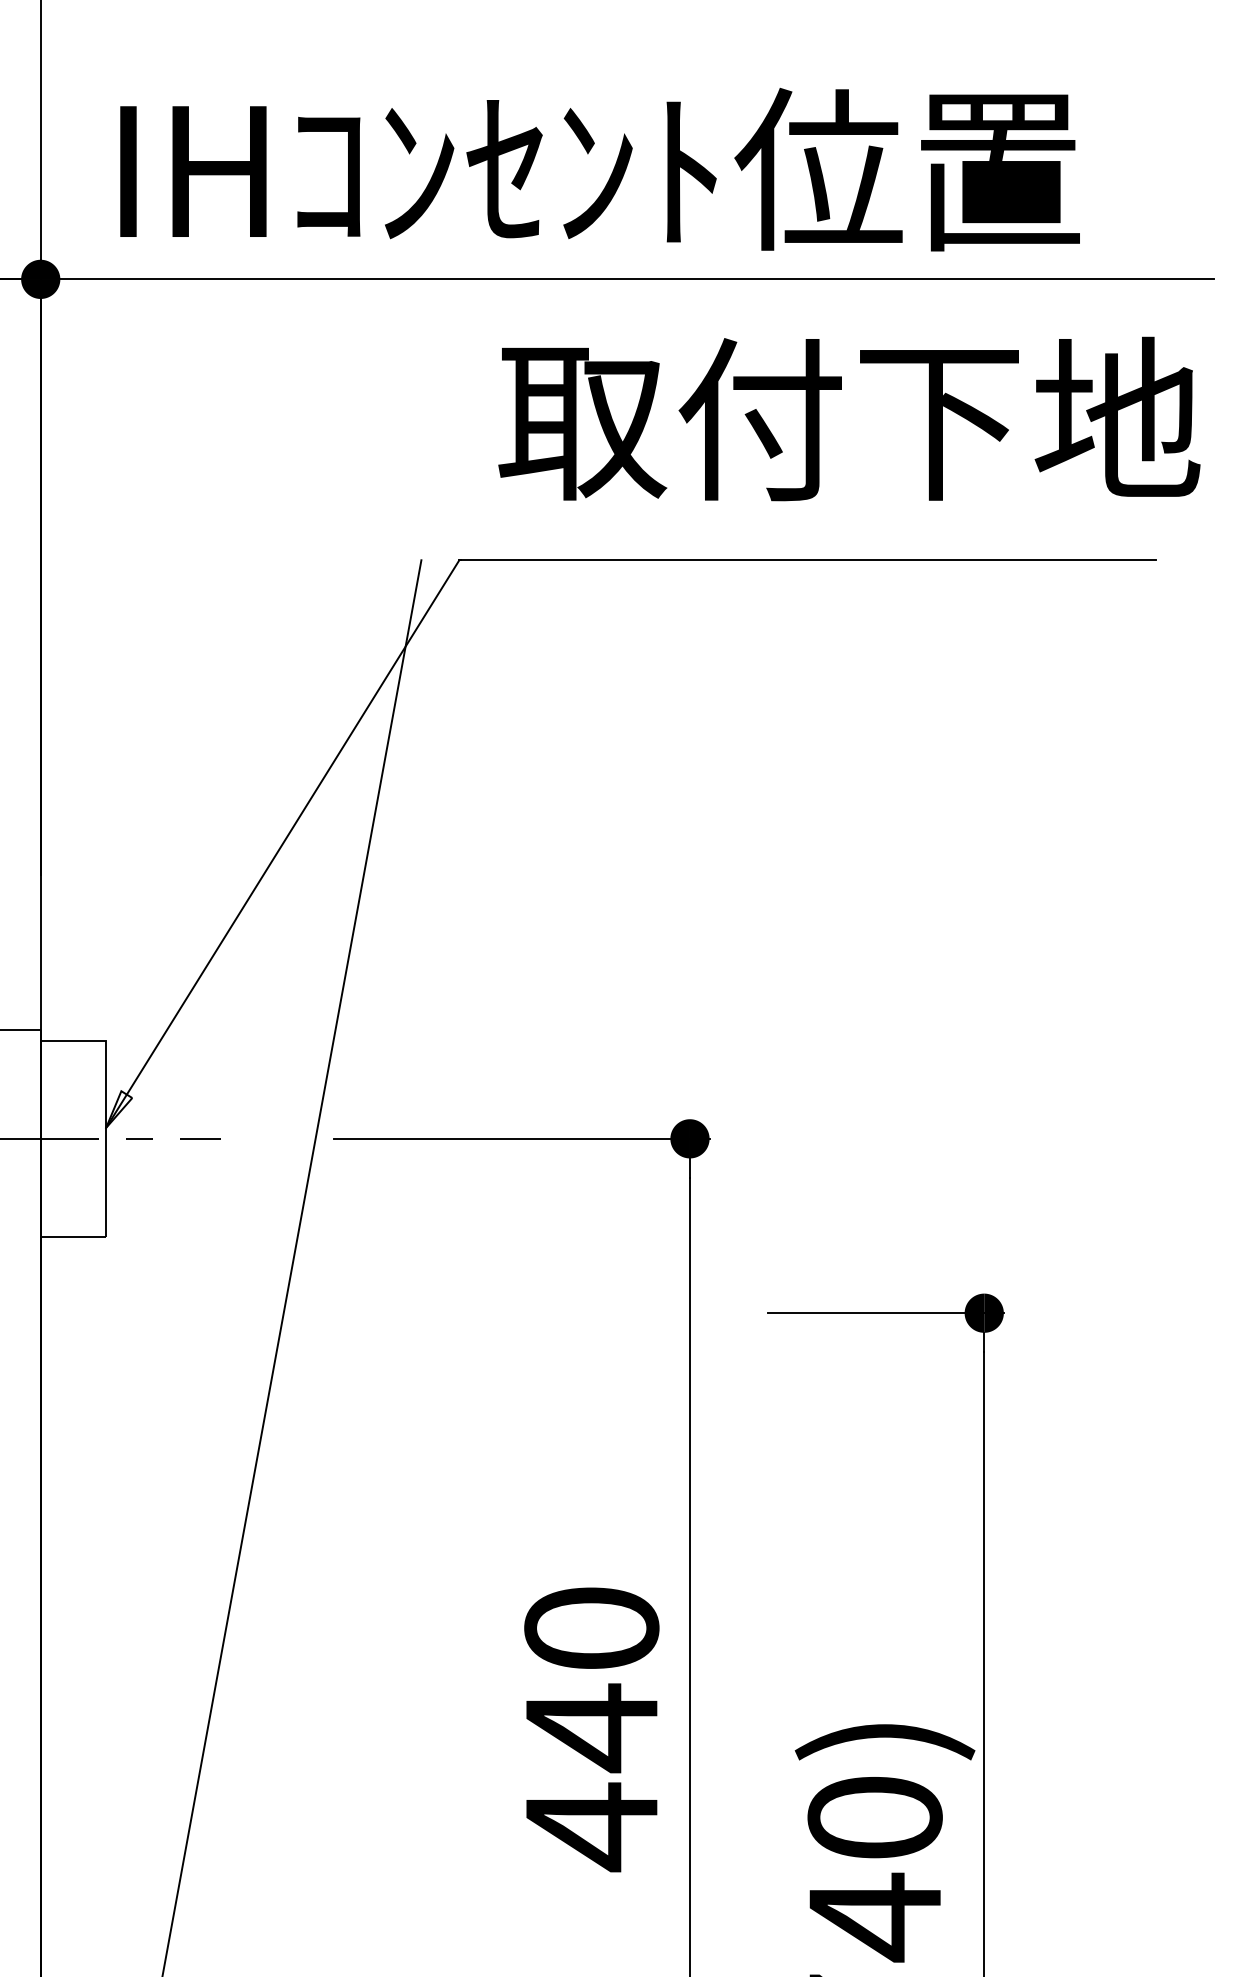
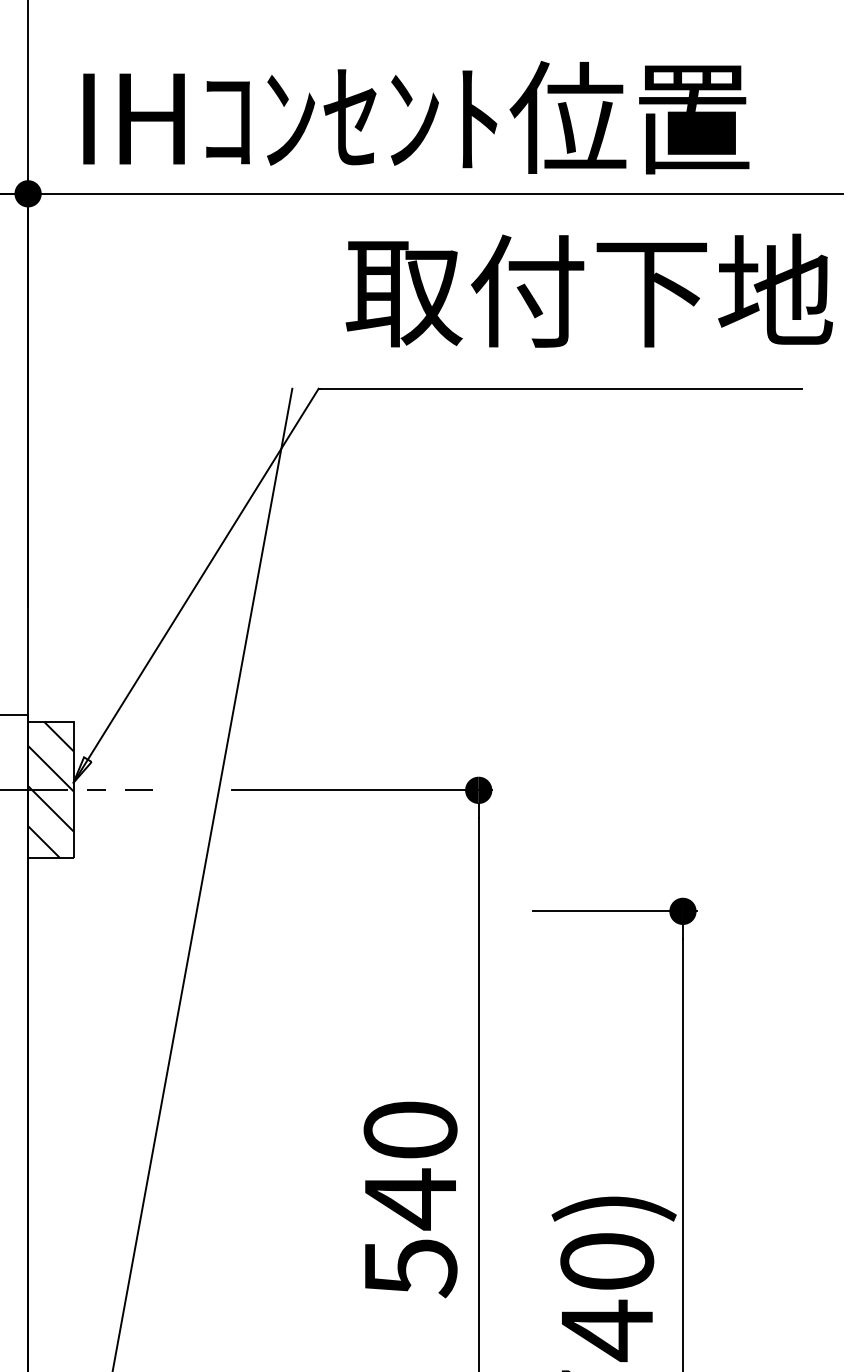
hatch: (72, 1139) -> (50, 790), added
text: (593, 1827) -> (411, 1268), 440 -> 540

